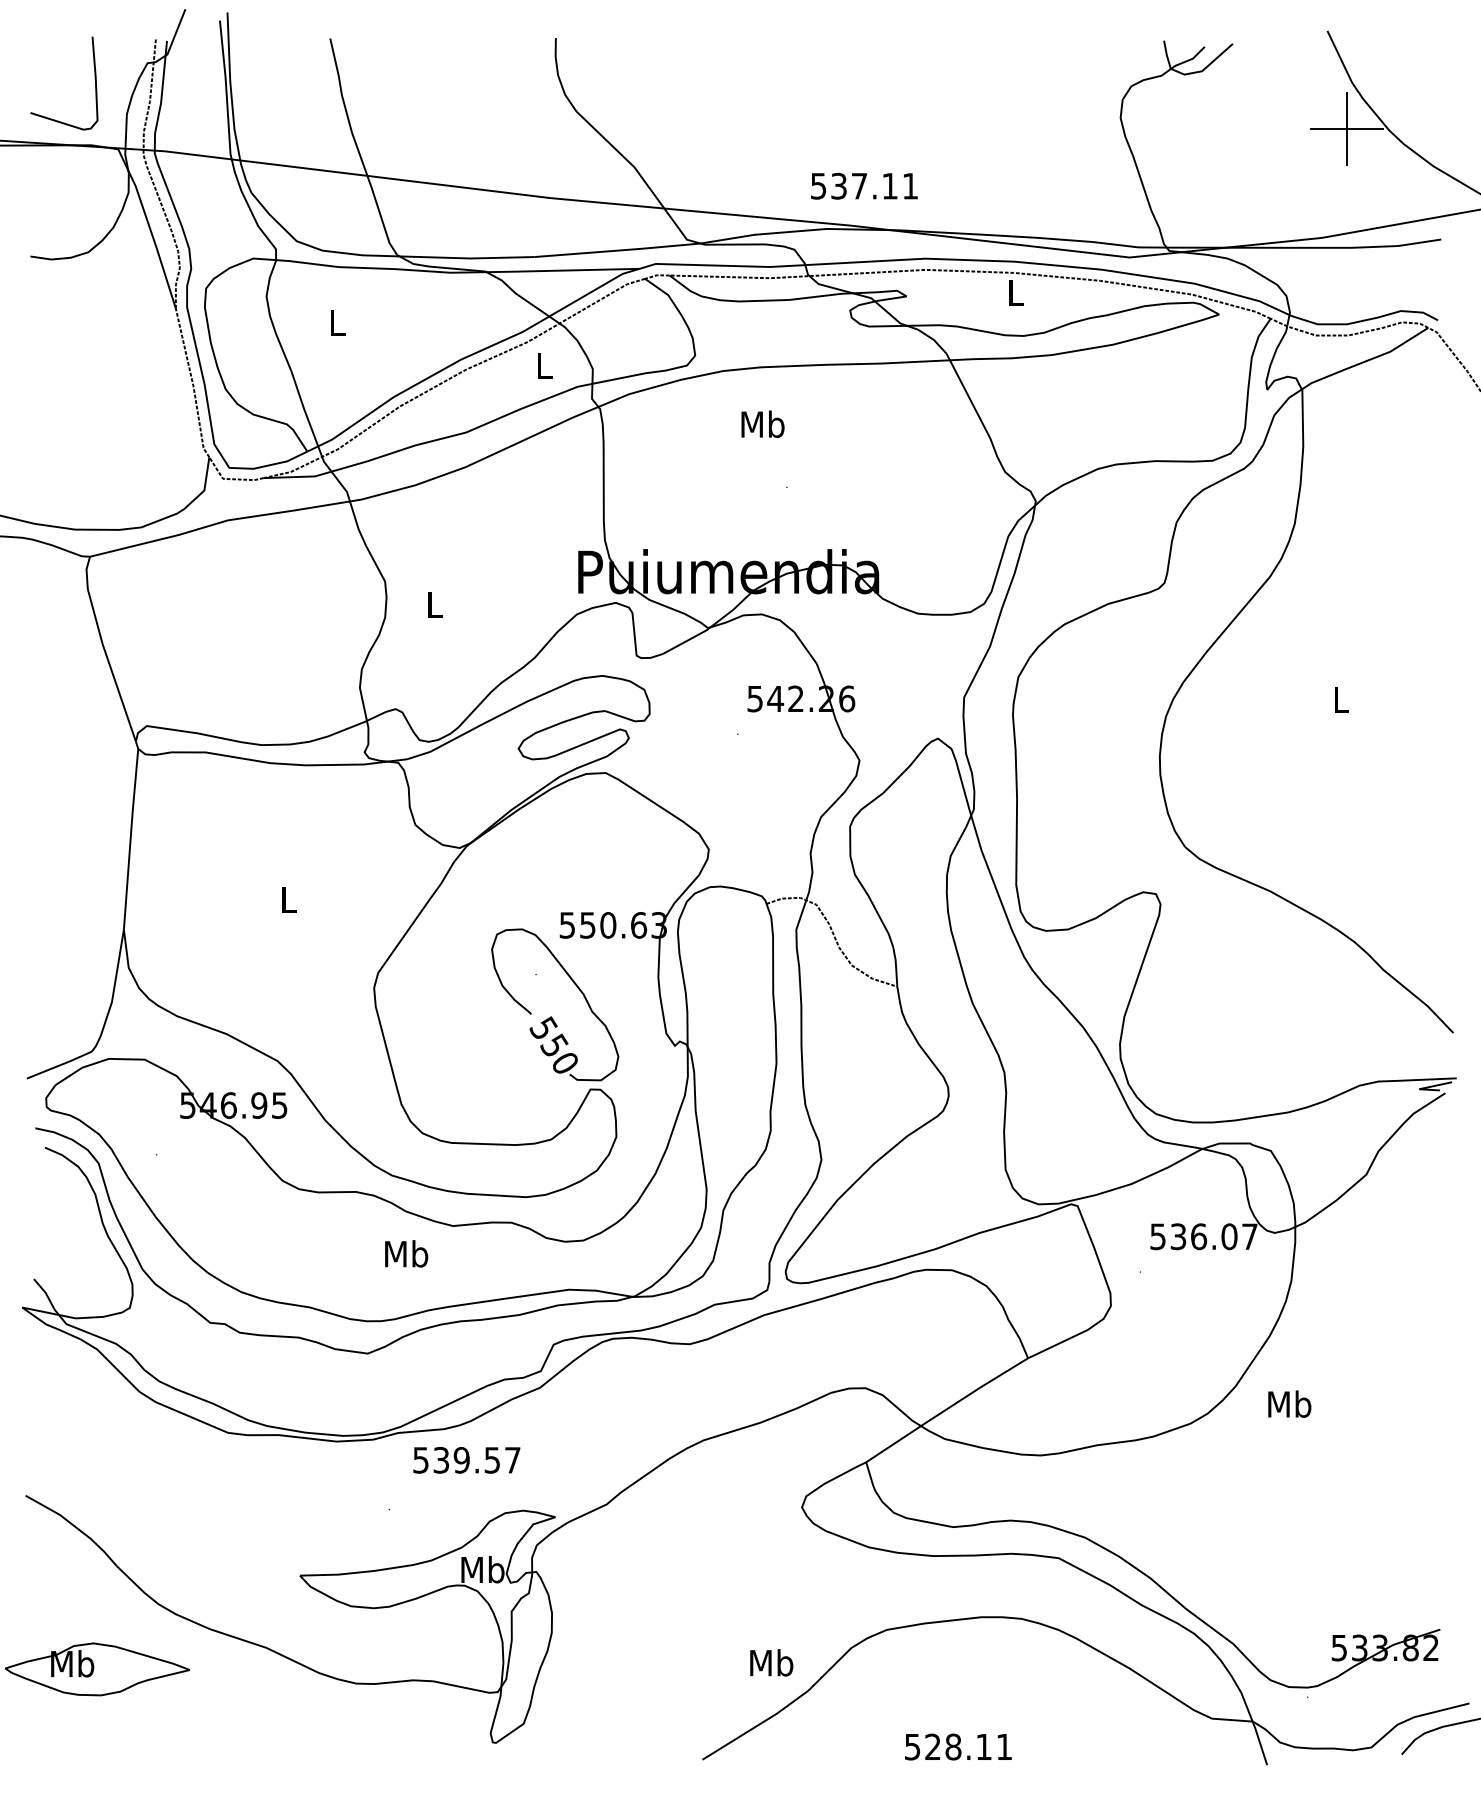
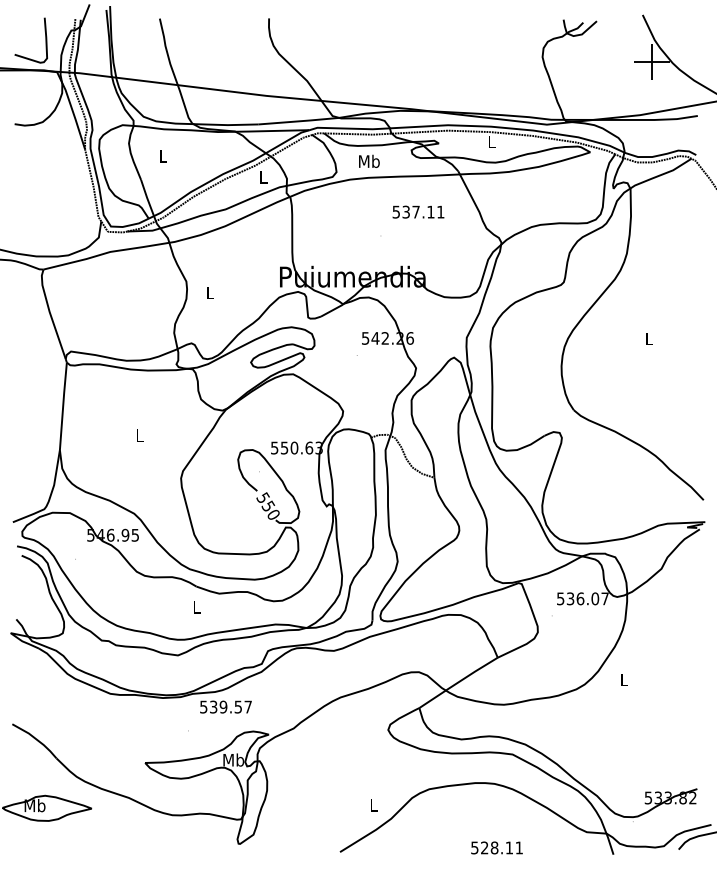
text: (864, 184) -> (418, 211), moved
text: (763, 422) -> (369, 160), moved
text: (405, 1252) -> (196, 606), Mb -> L
text: (1289, 1403) -> (624, 679), Mb -> L
text: (771, 1661) -> (373, 804), Mb -> L
text: (957, 1746) -> (496, 847), moved

